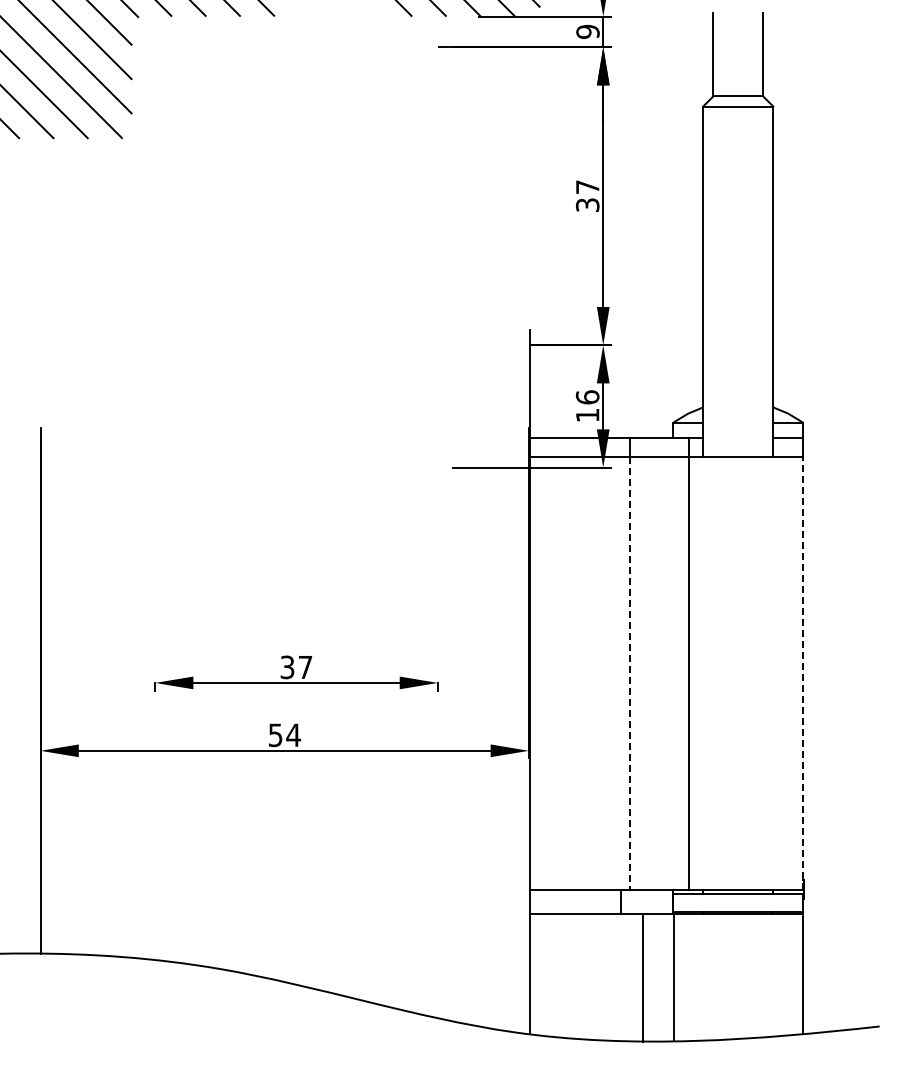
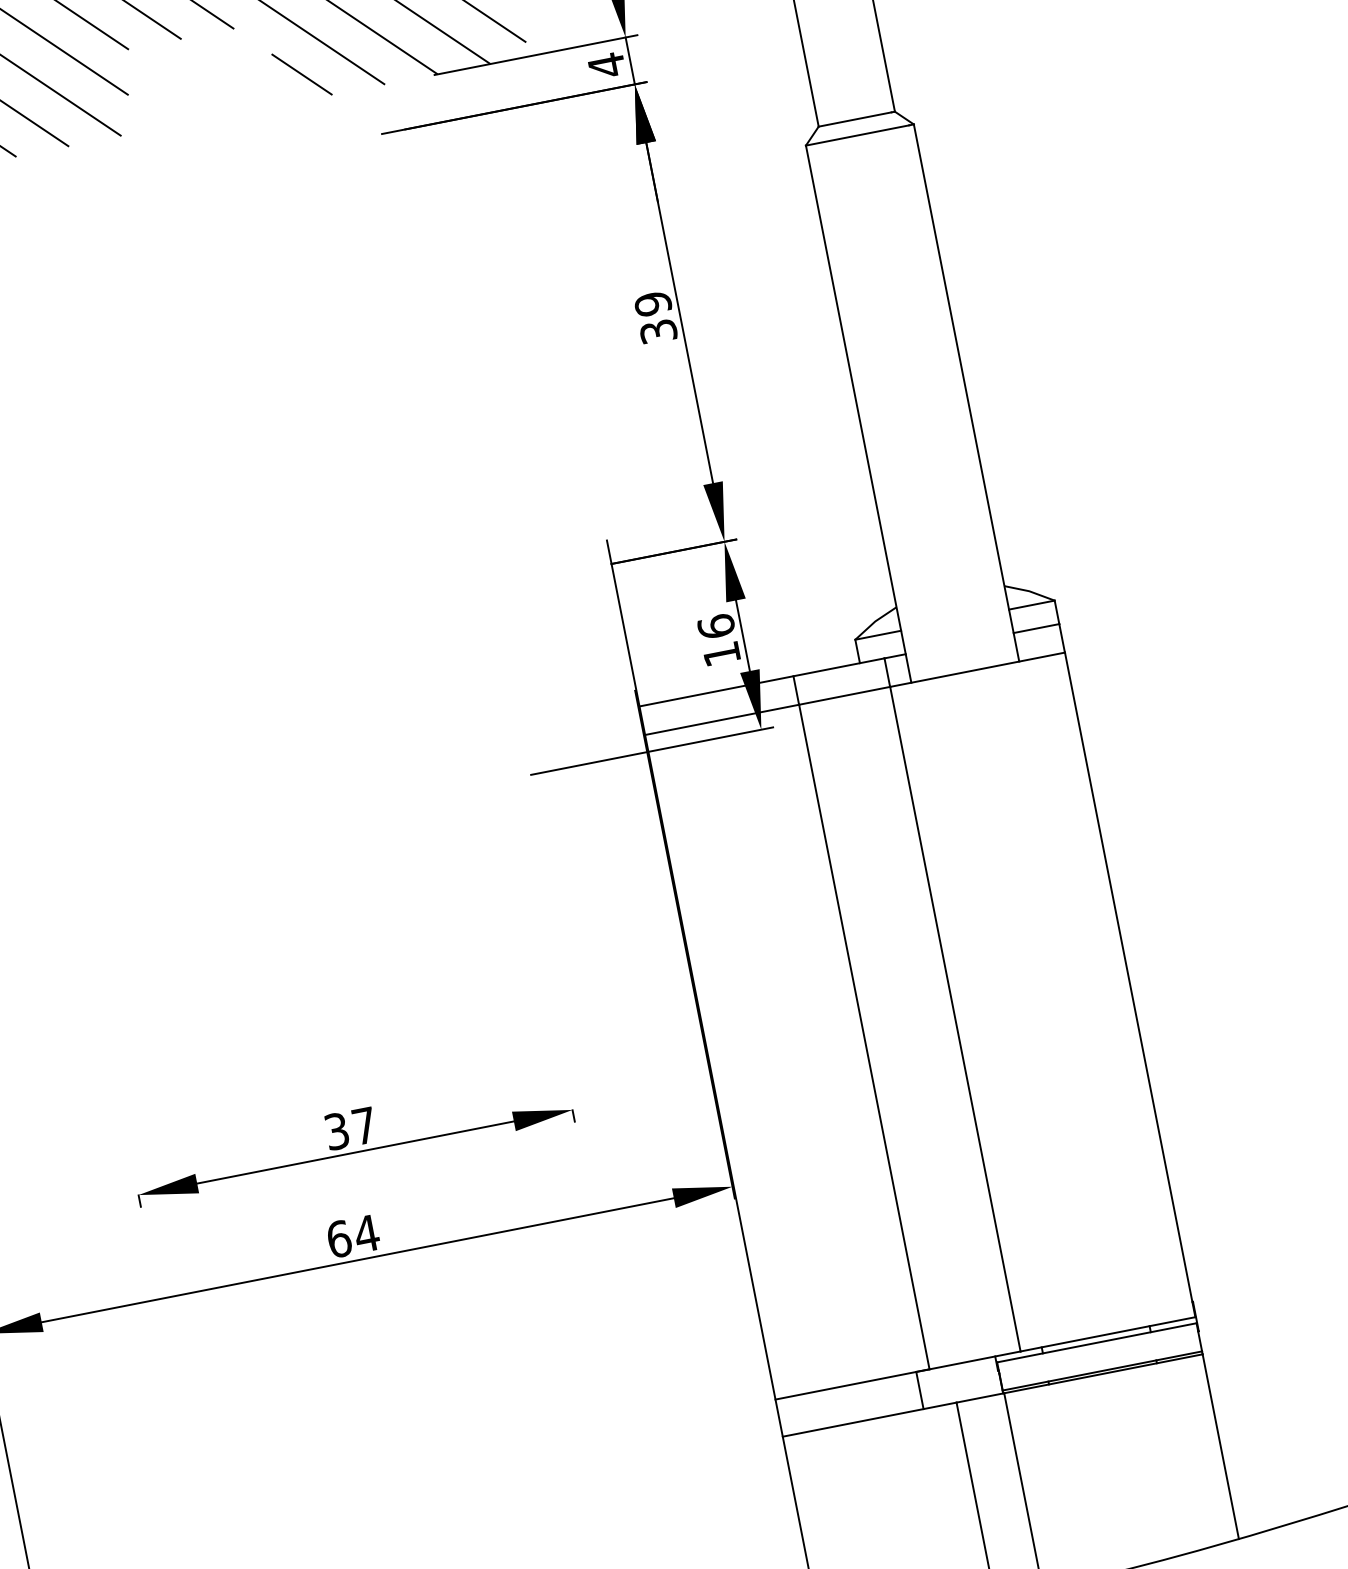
text: (587, 31) -> (605, 65), 9 -> 4
text: (587, 187) -> (652, 304), 37 -> 39
line: (630, 673) -> (865, 1037), dashed -> solid
line: (803, 673) -> (1130, 985), dashed -> solid
text: (275, 735) -> (339, 1239), 54 -> 64

